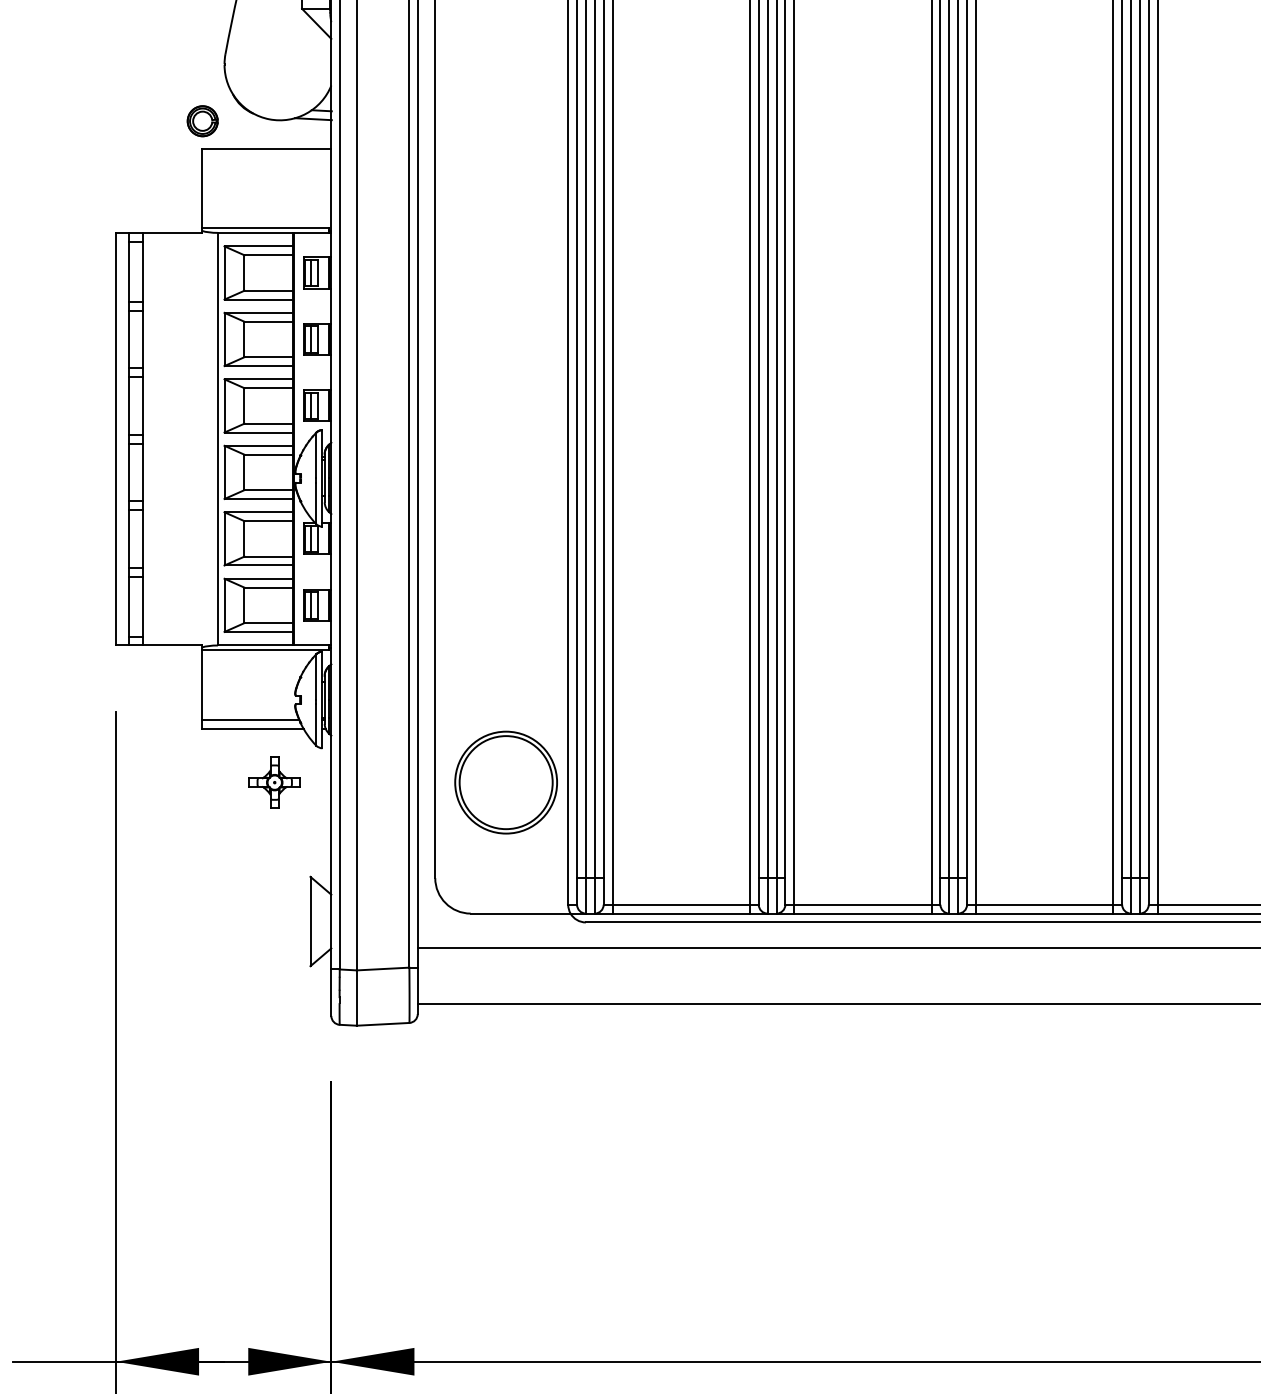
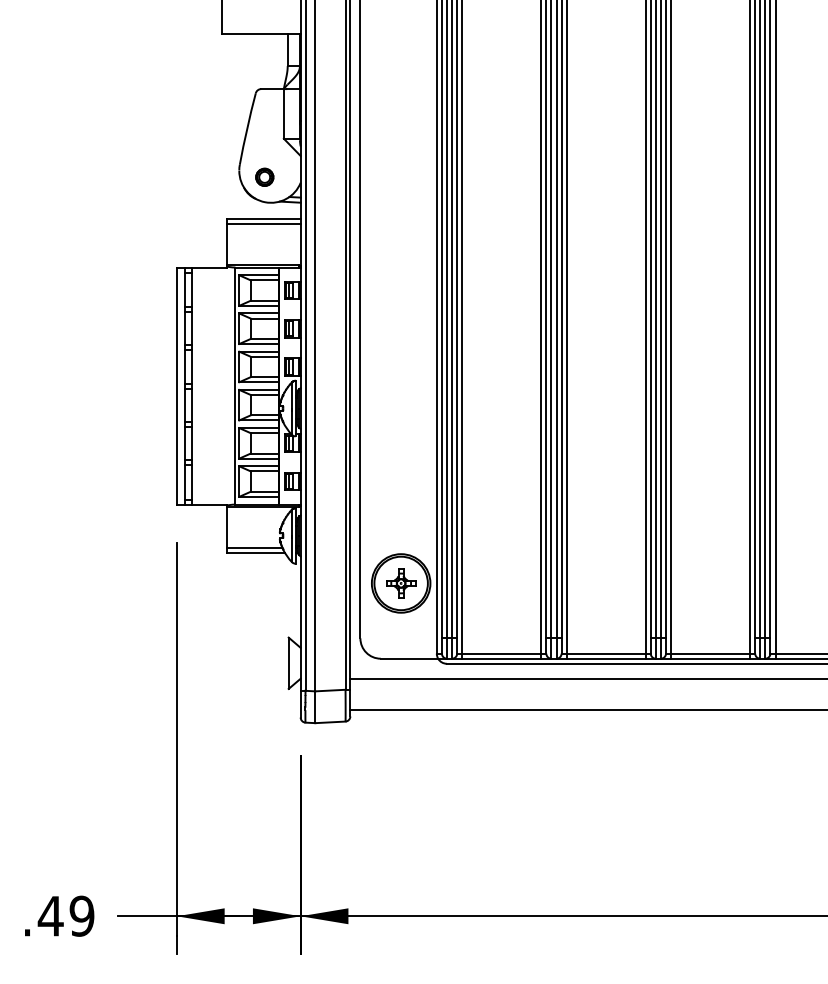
part: (202, 119) -> (264, 176), moved
line: (266, 158) -> (263, 224), added
part: (275, 782) -> (401, 583), moved

